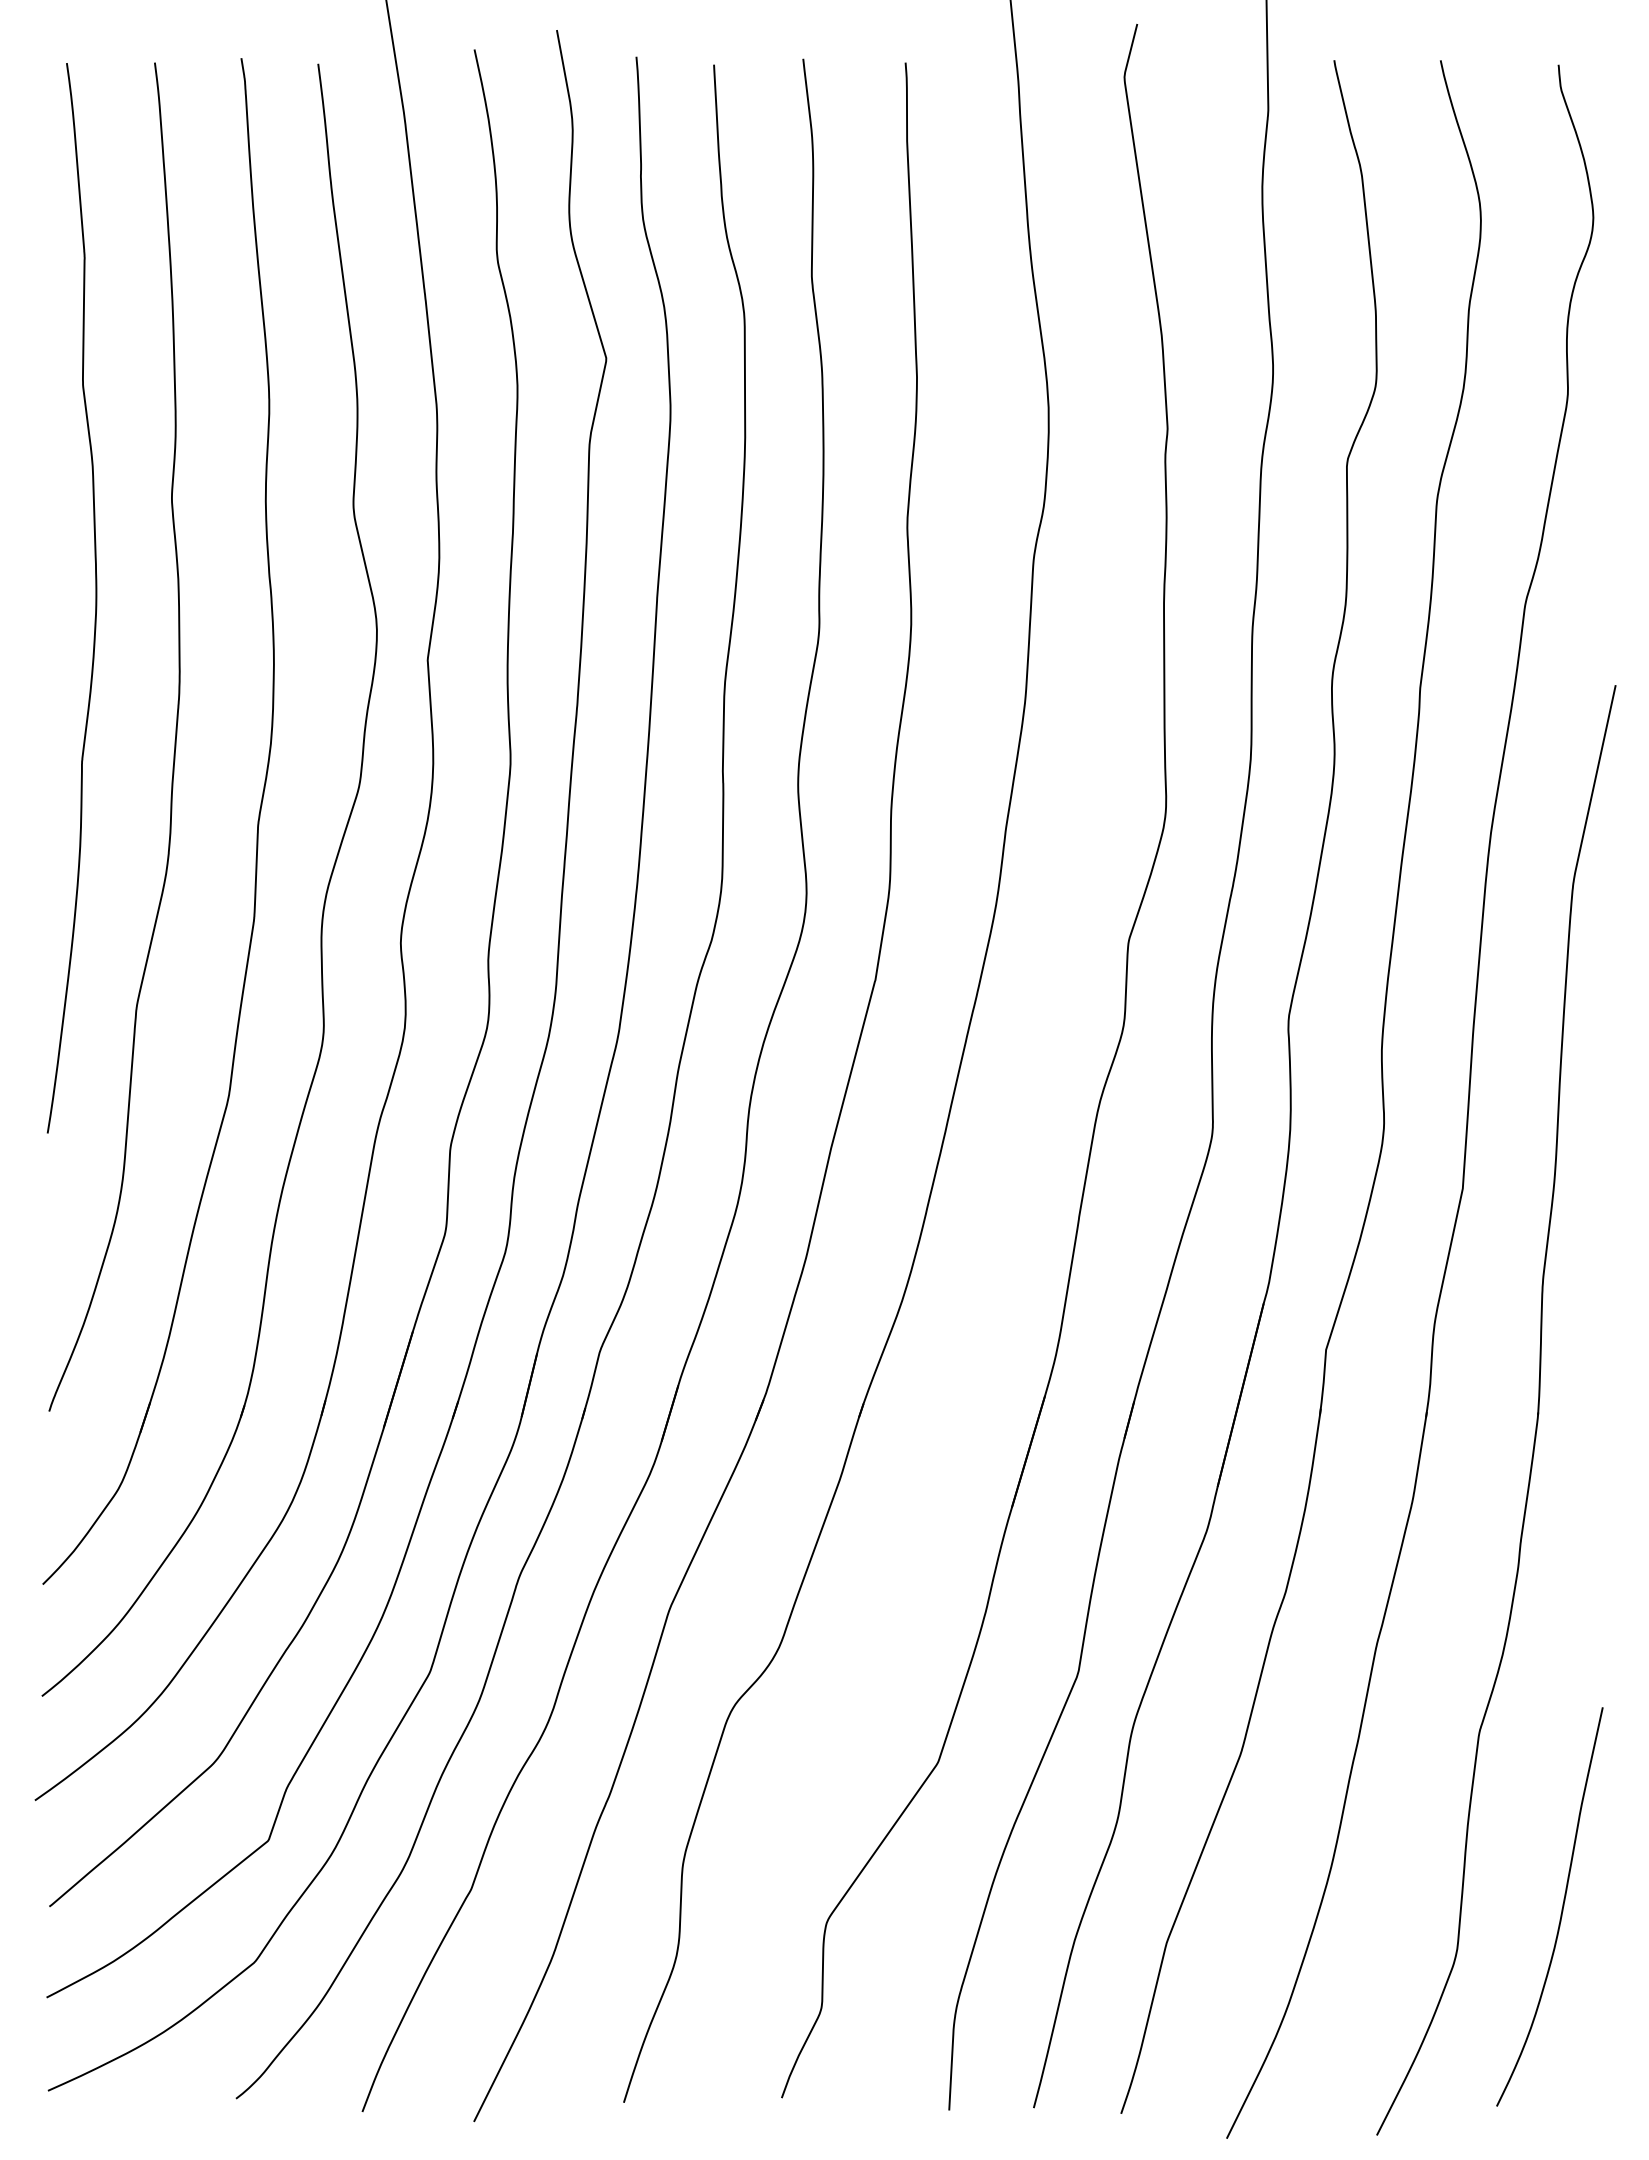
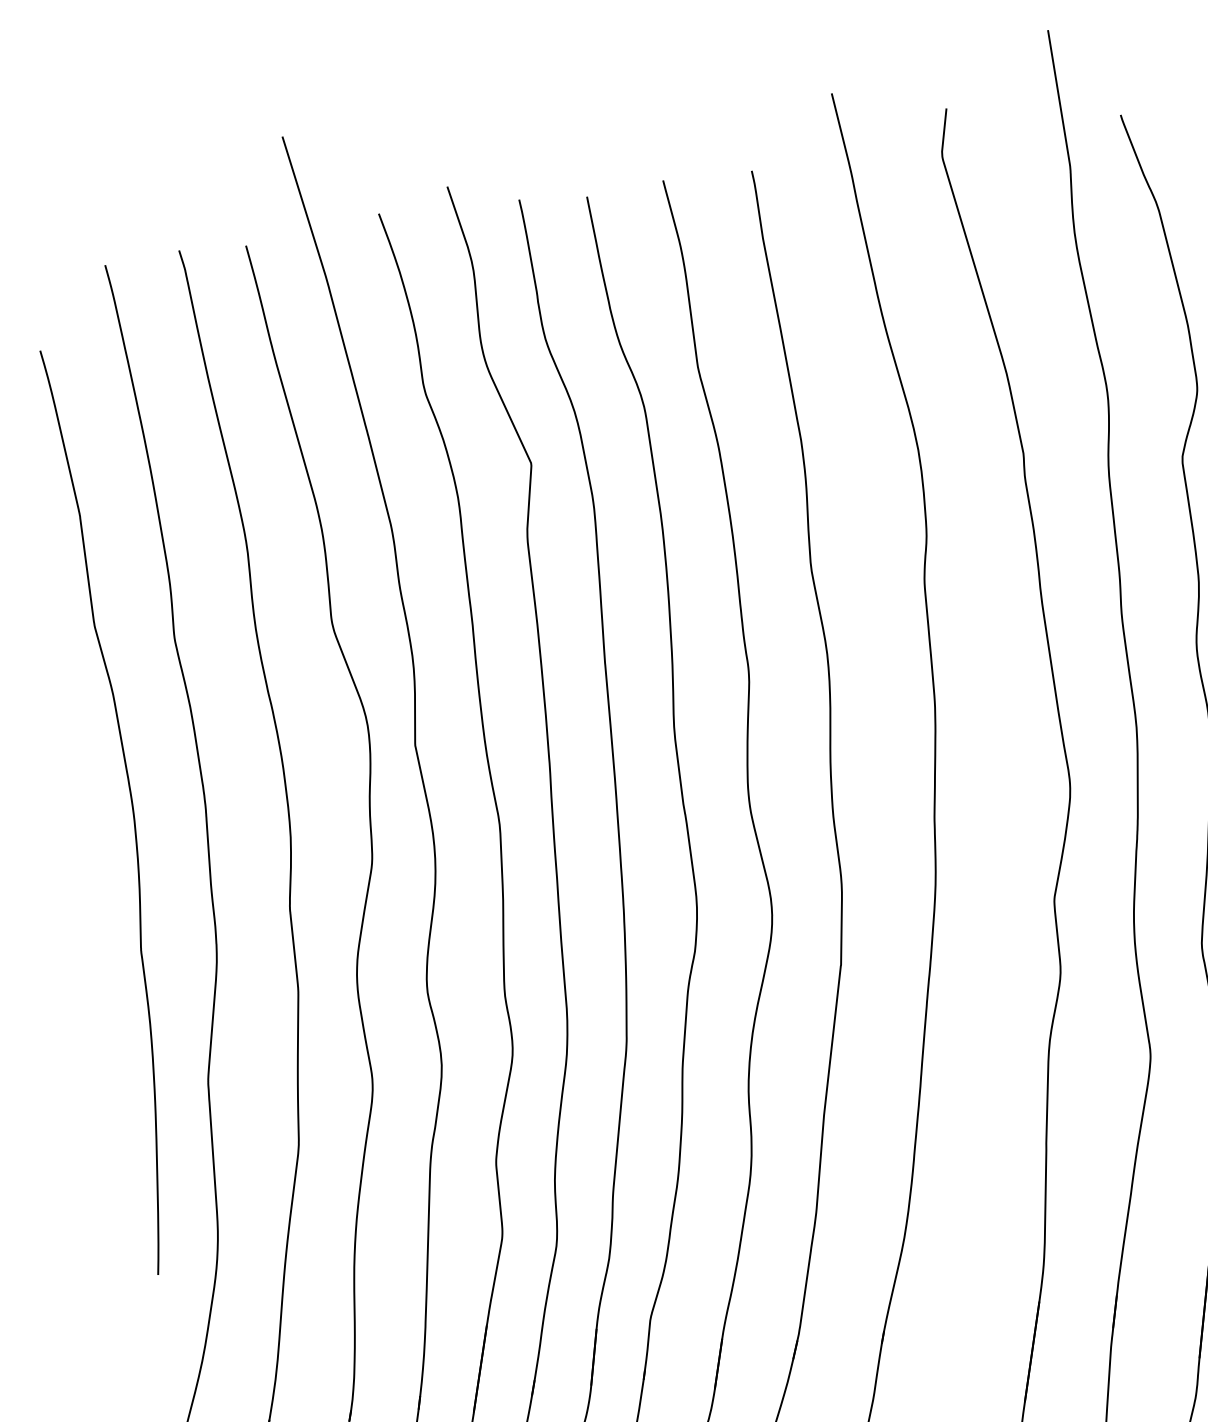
curve: (95, 598) -> (132, 808), moved

